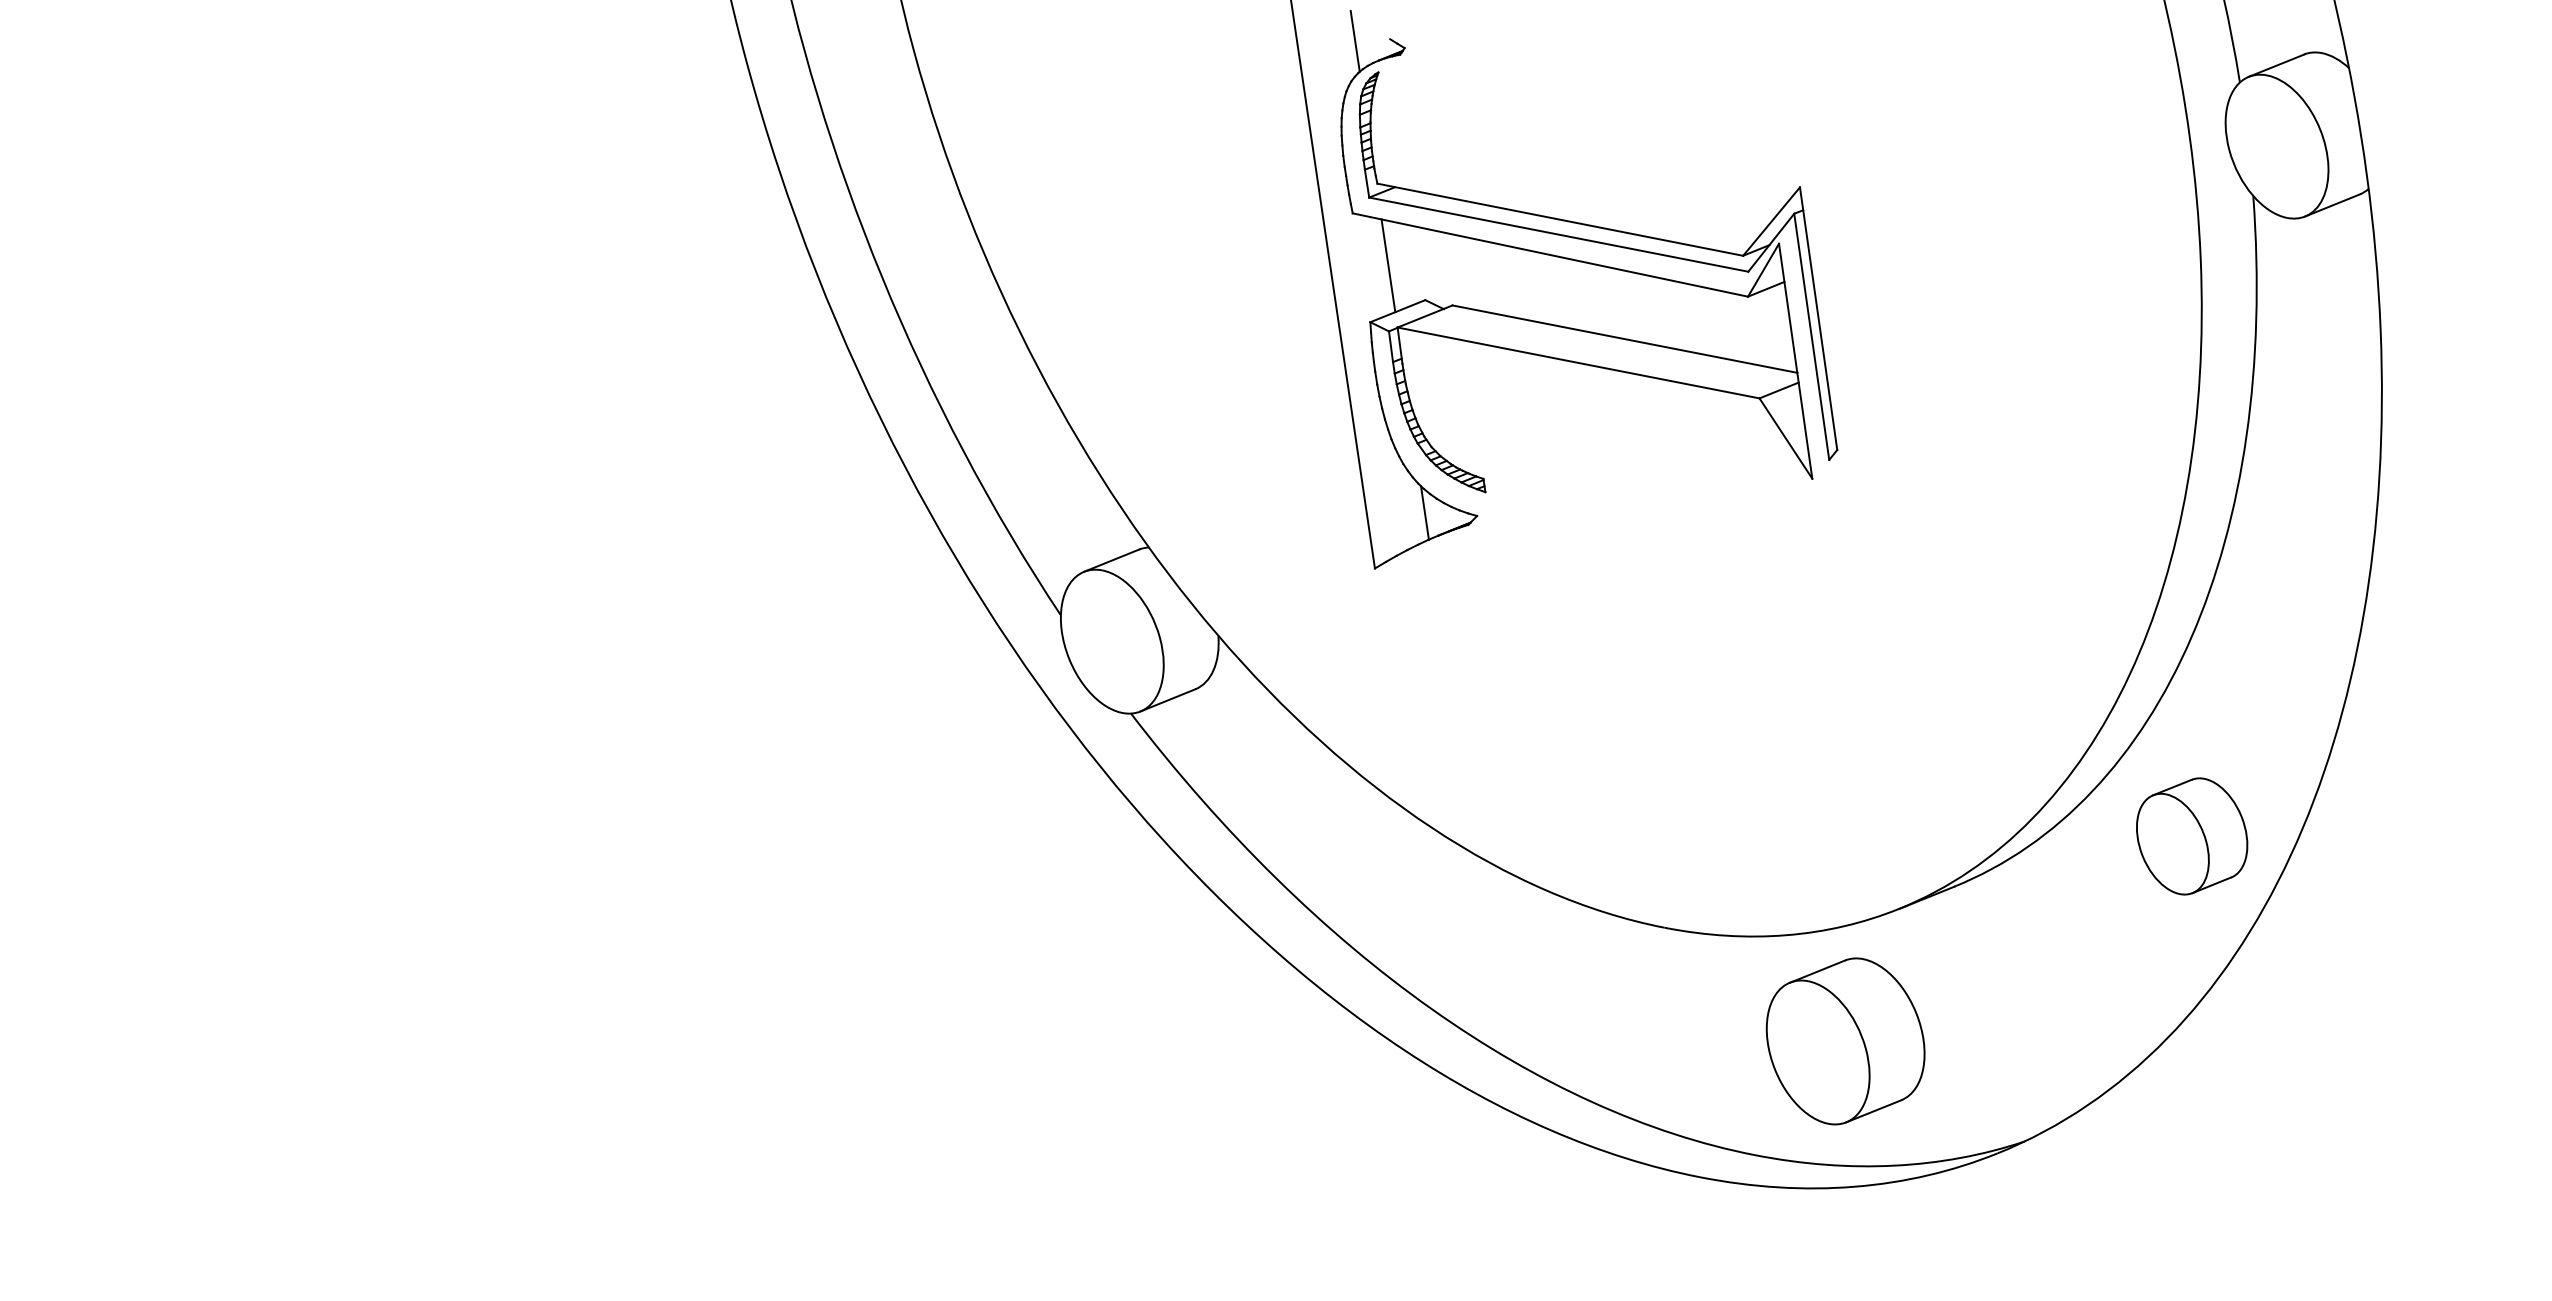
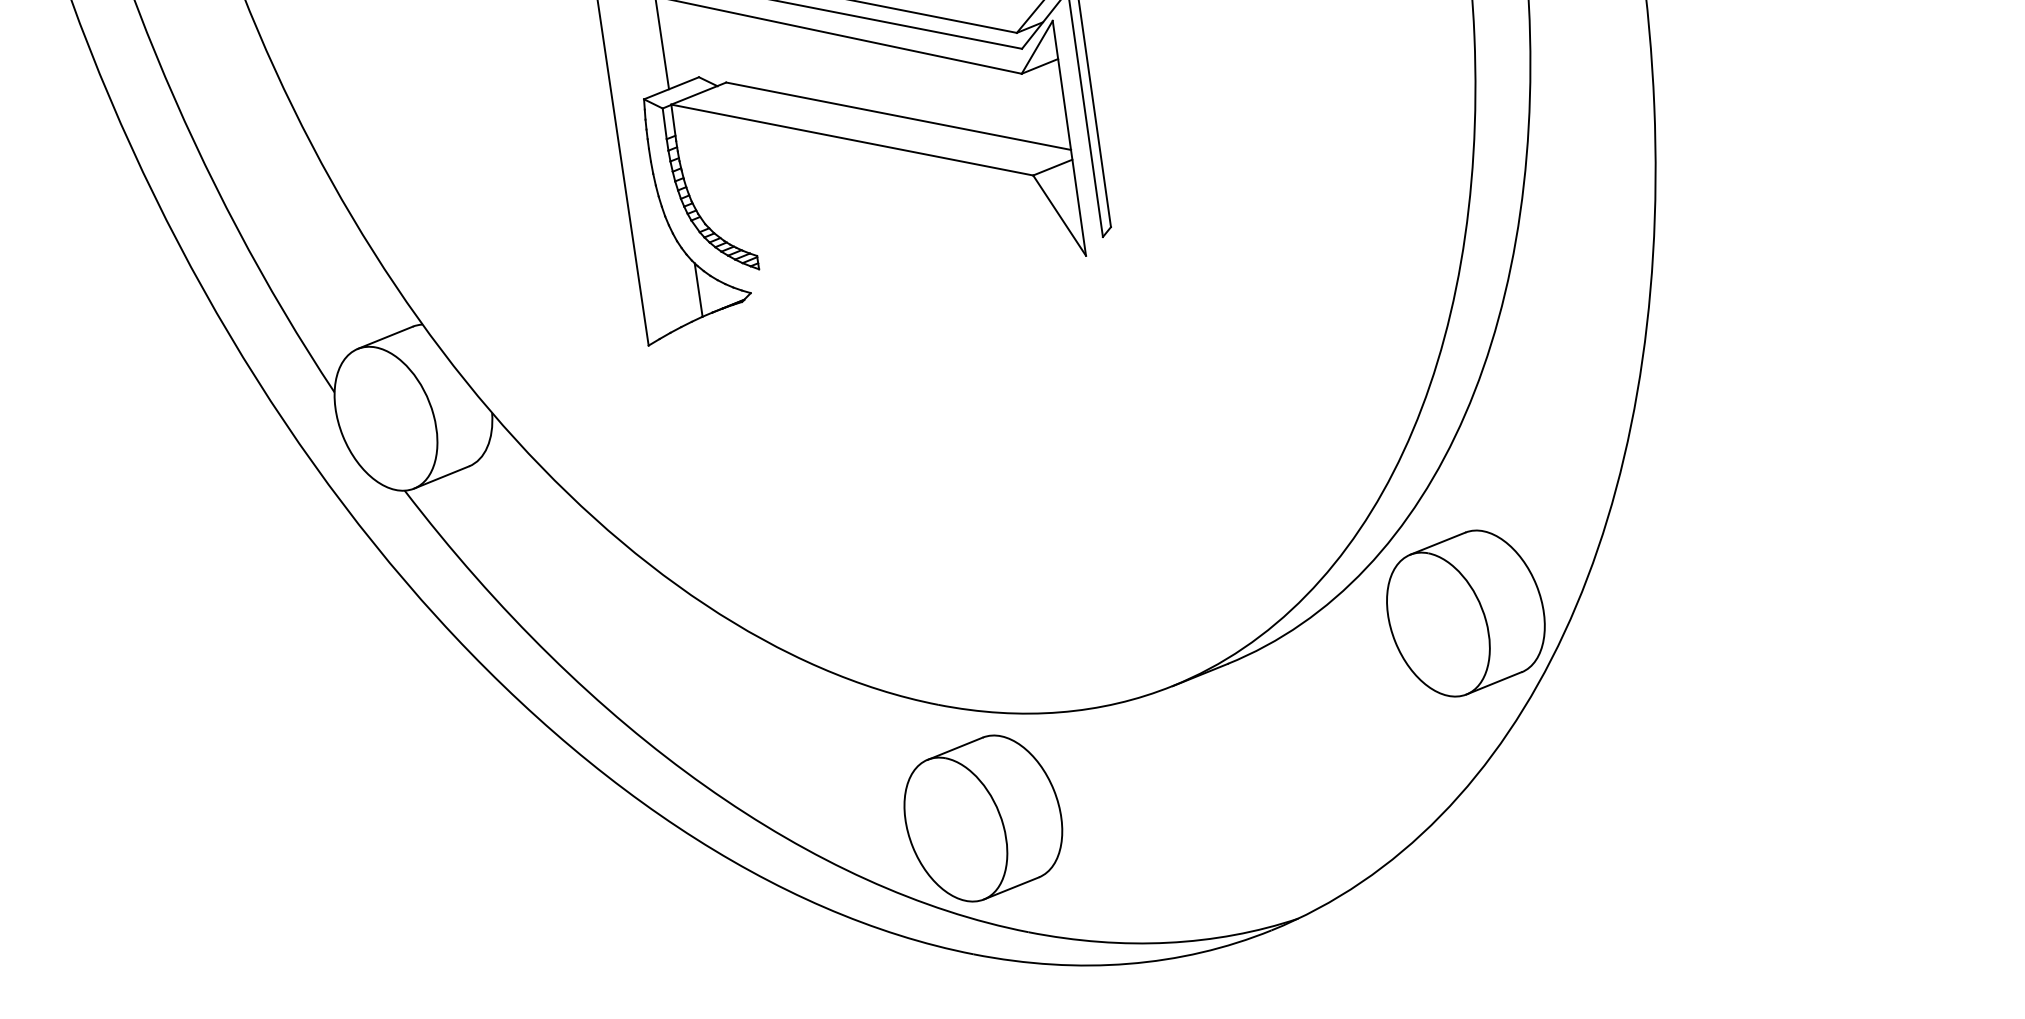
part: (2191, 836) -> (1465, 613), size x1.43
part: (1845, 1041) -> (983, 818), moved

